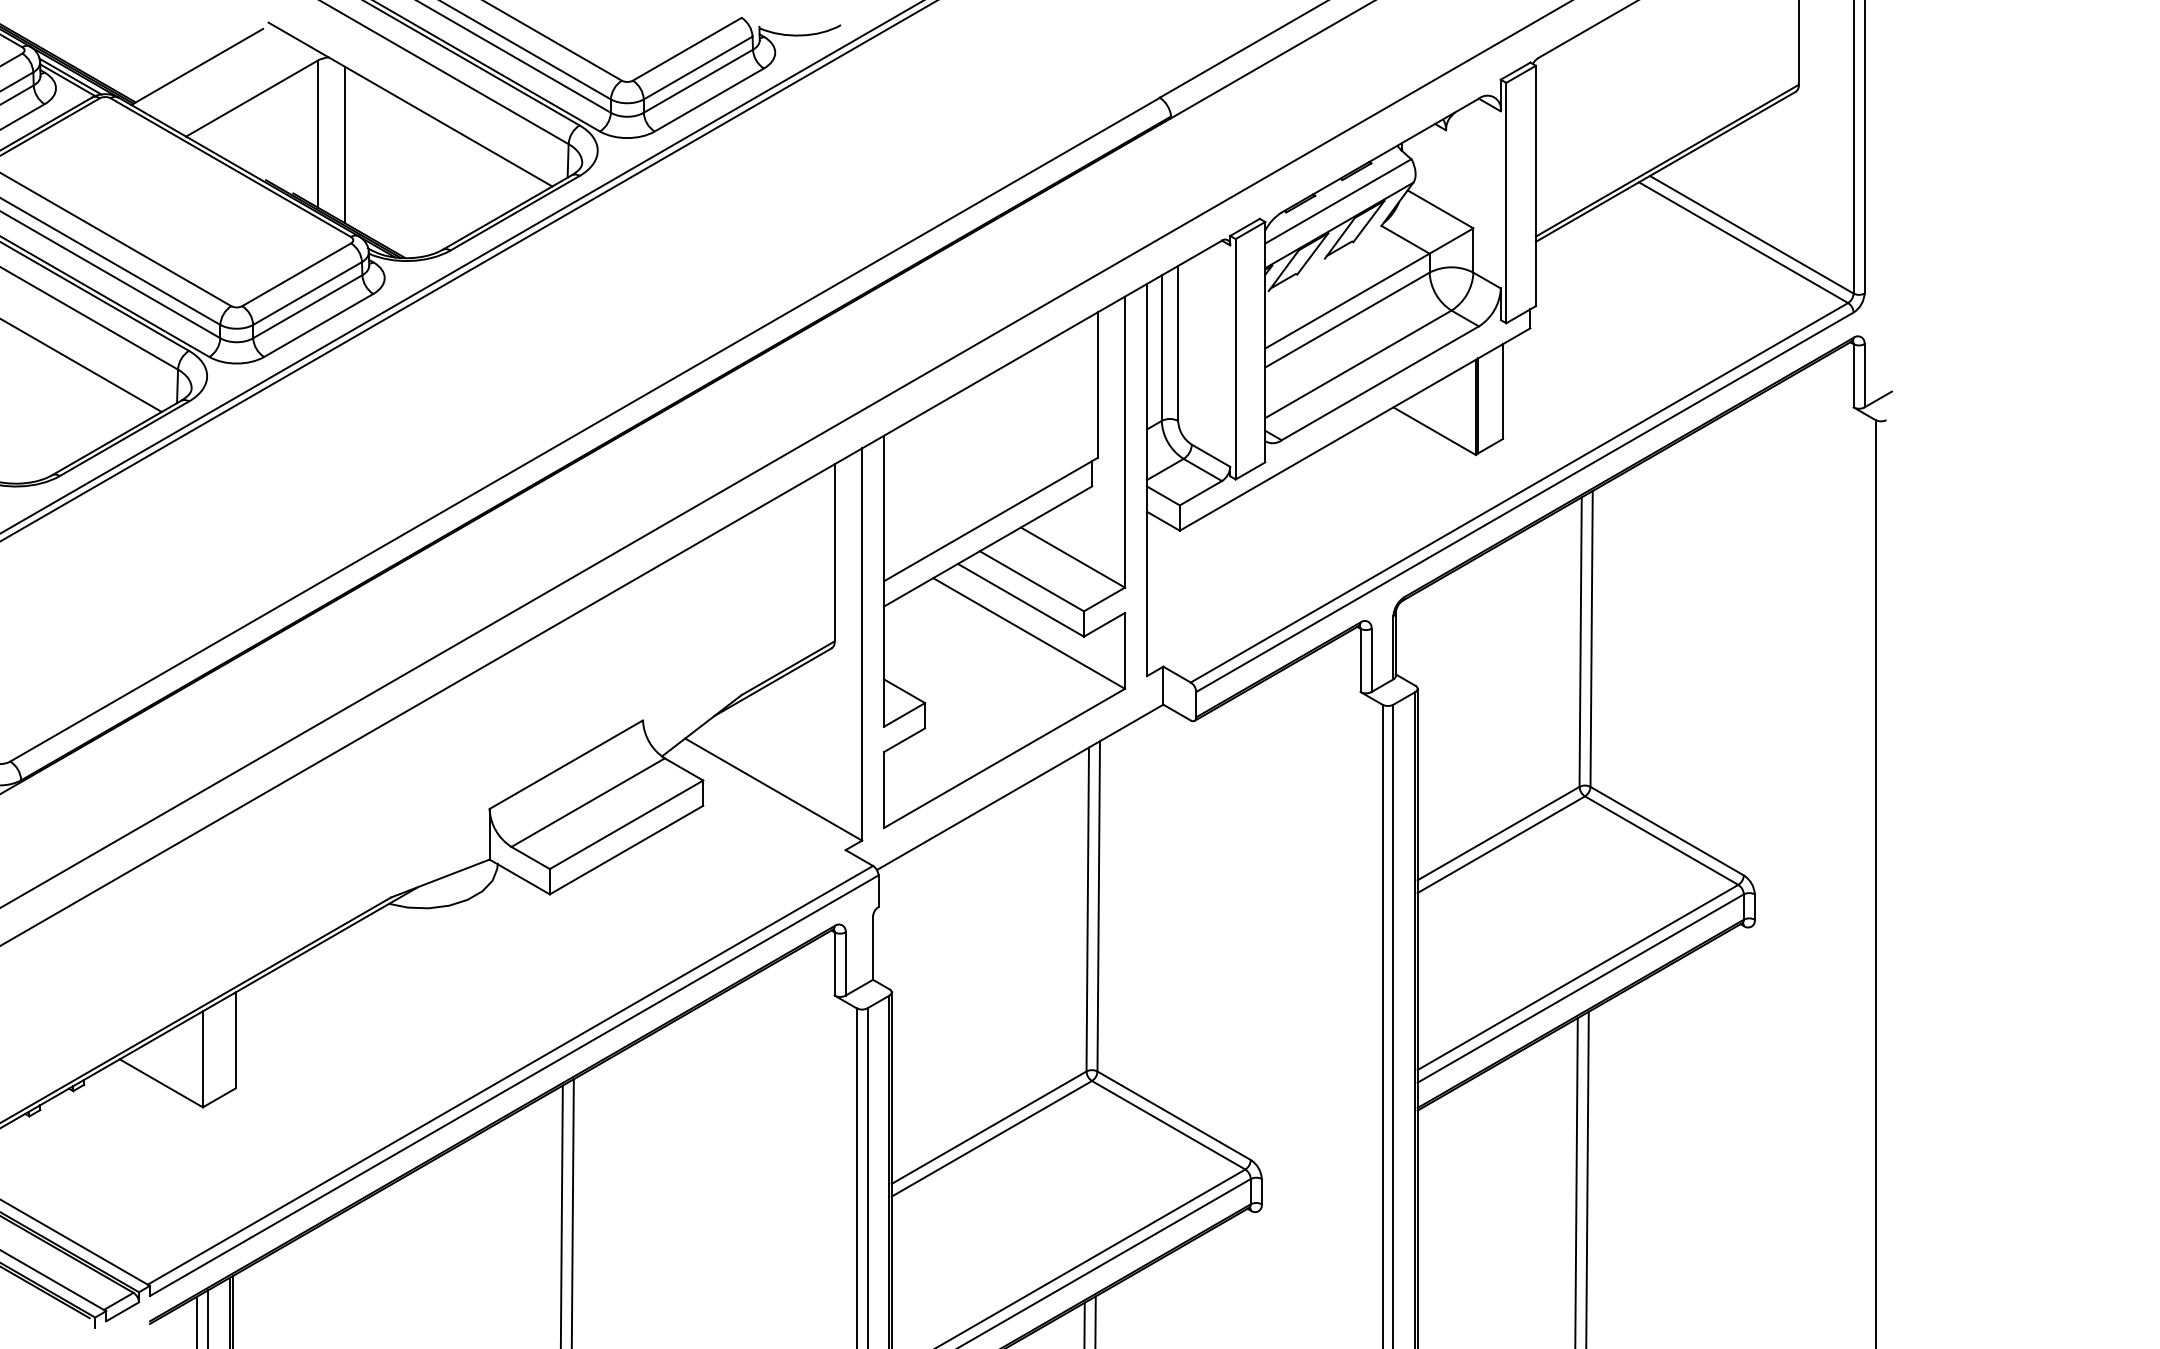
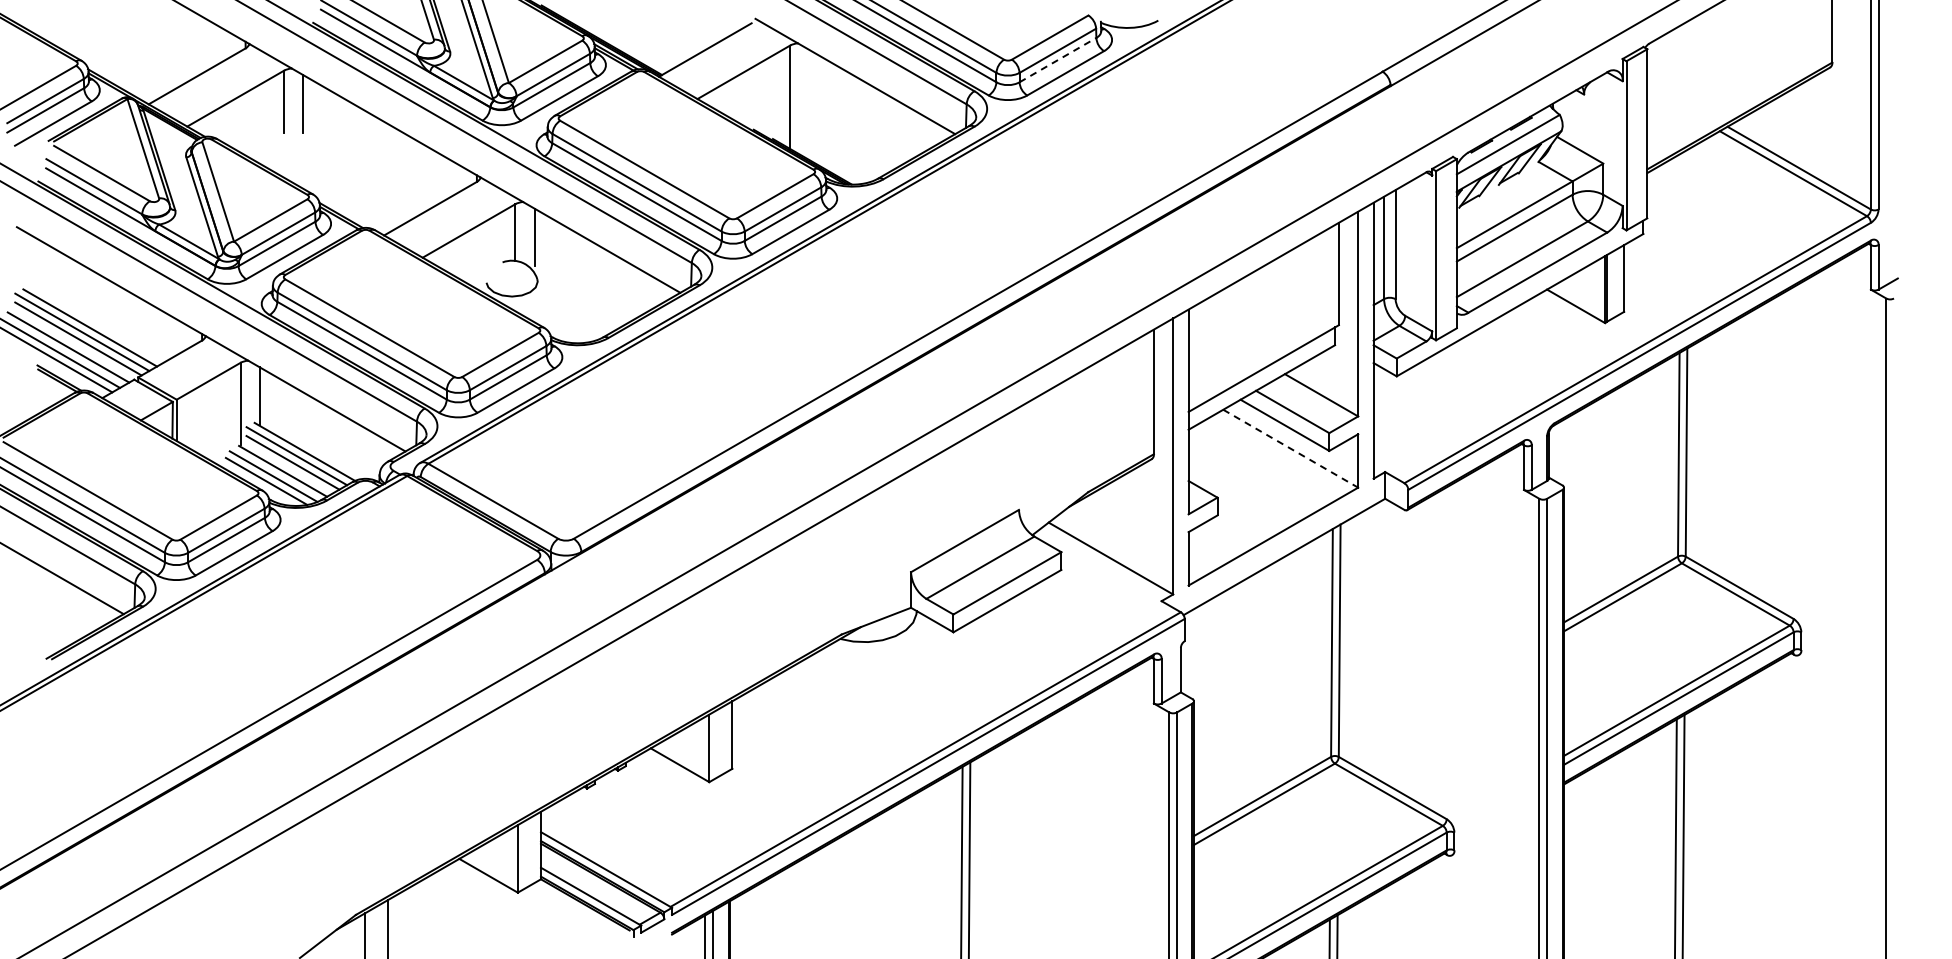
line: (699, 80) -> (1058, 59), solid -> dashed
line: (345, 145) -> (809, 105), removed
line: (1028, 633) -> (1290, 448), solid -> dashed

